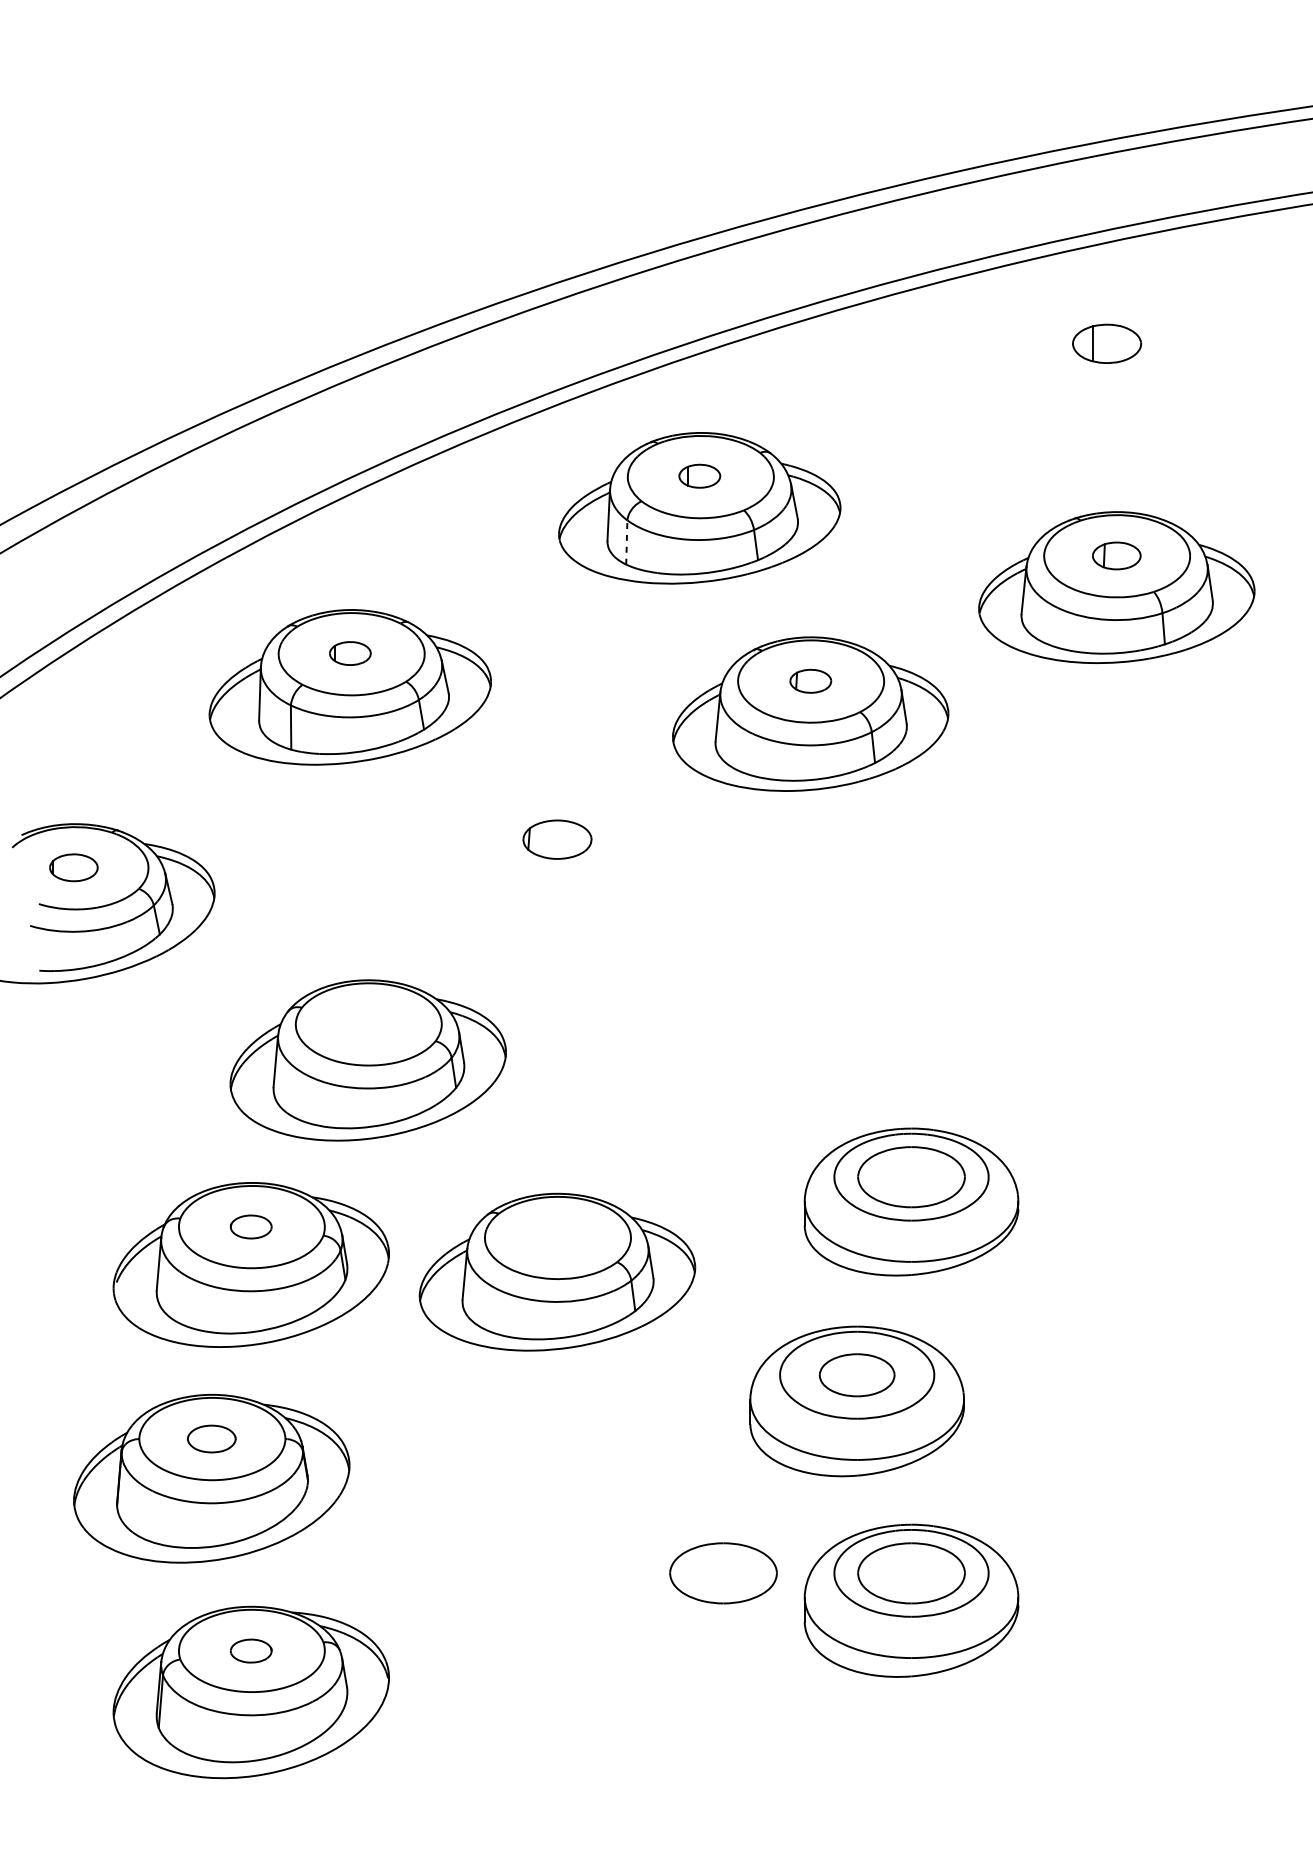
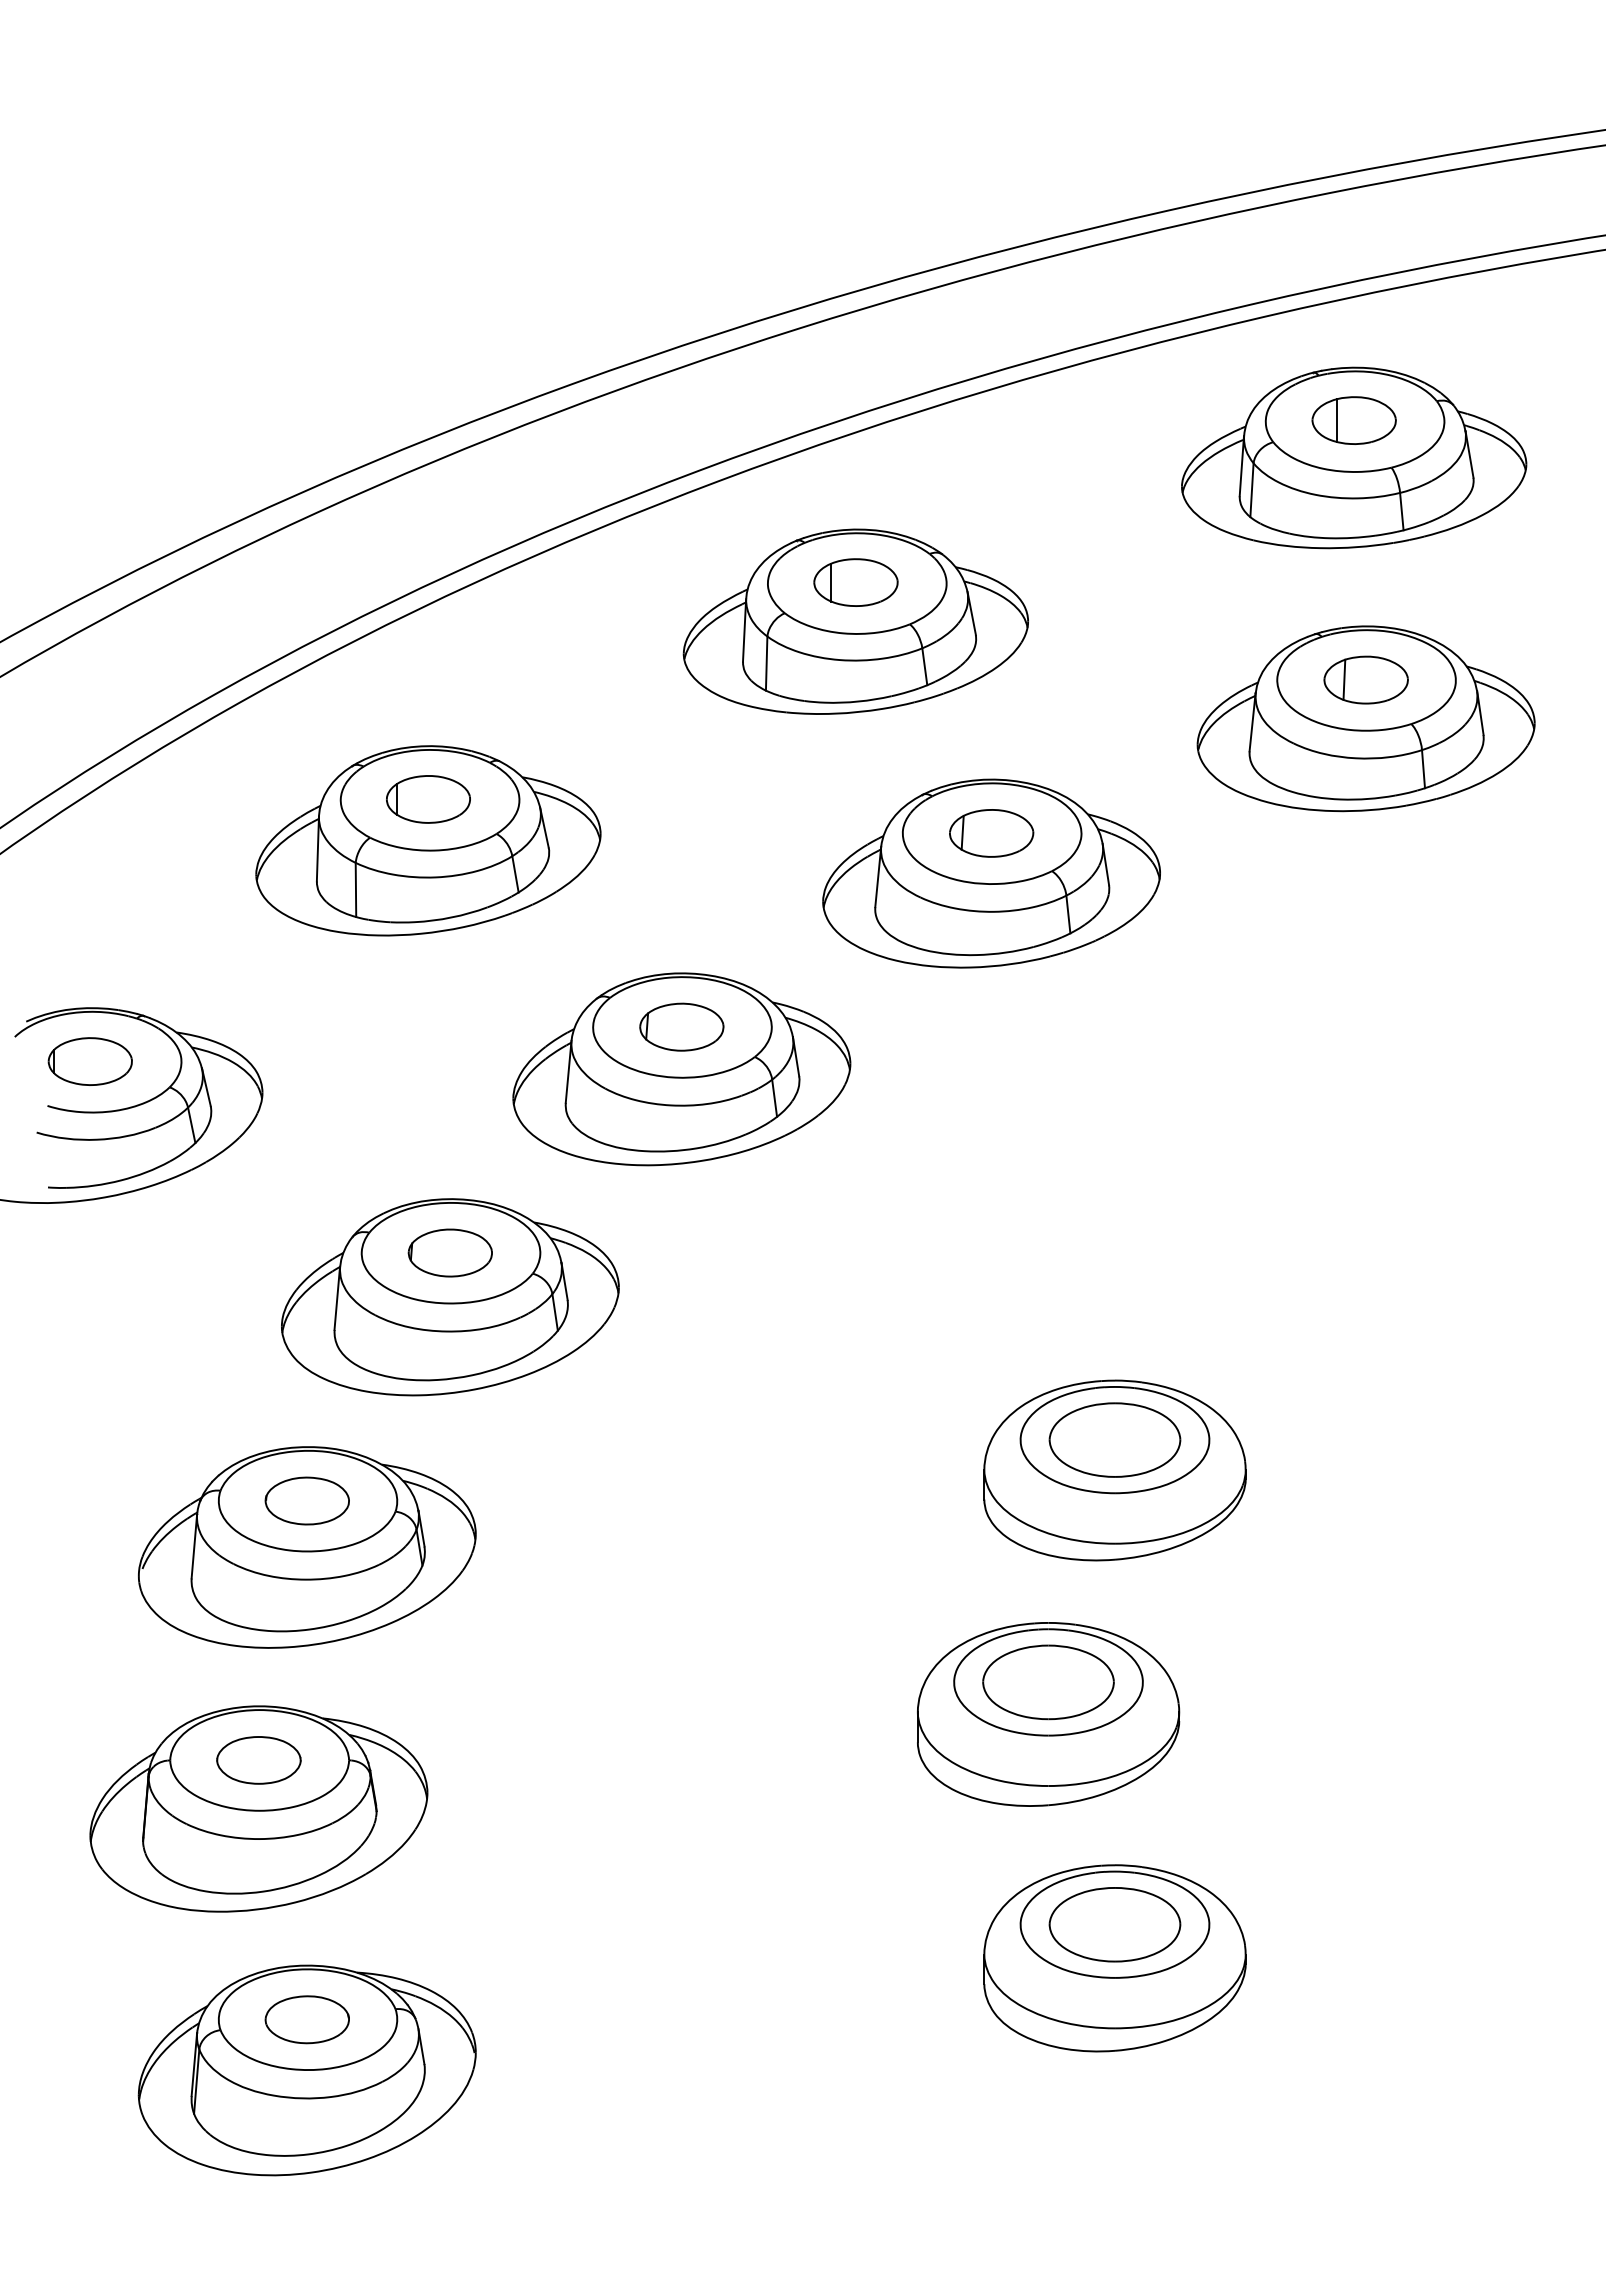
part: (1107, 374) -> (1354, 457), added
part: (699, 476) -> (855, 582), size x1.67
line: (626, 542) -> (766, 663), dashed -> solid
part: (1116, 555) -> (1365, 679), size x1.43
part: (350, 653) -> (428, 799), size x1.67
part: (810, 681) -> (991, 833), size x1.67
part: (73, 867) -> (89, 1061), size x1.43
part: (367, 1023) -> (449, 1252), added
part: (250, 1226) -> (306, 1500), size x1.67
part: (557, 1272) -> (681, 1069), moved
part: (857, 1375) -> (1048, 1682), size x1.43
part: (211, 1439) -> (258, 1760), size x1.43
part: (723, 1573) -> (884, 1924), removed
part: (250, 1650) -> (306, 2019), size x1.67

